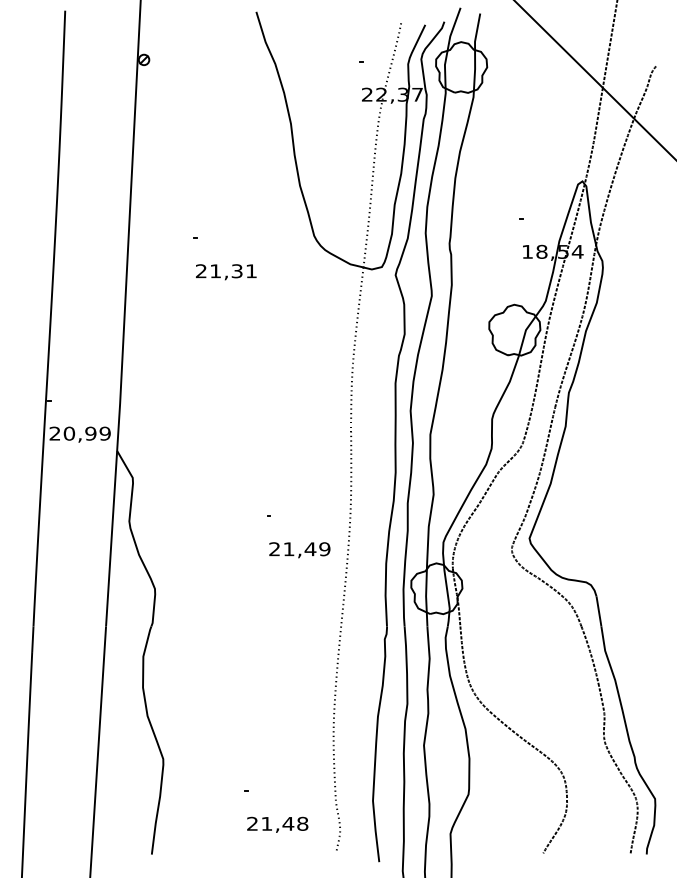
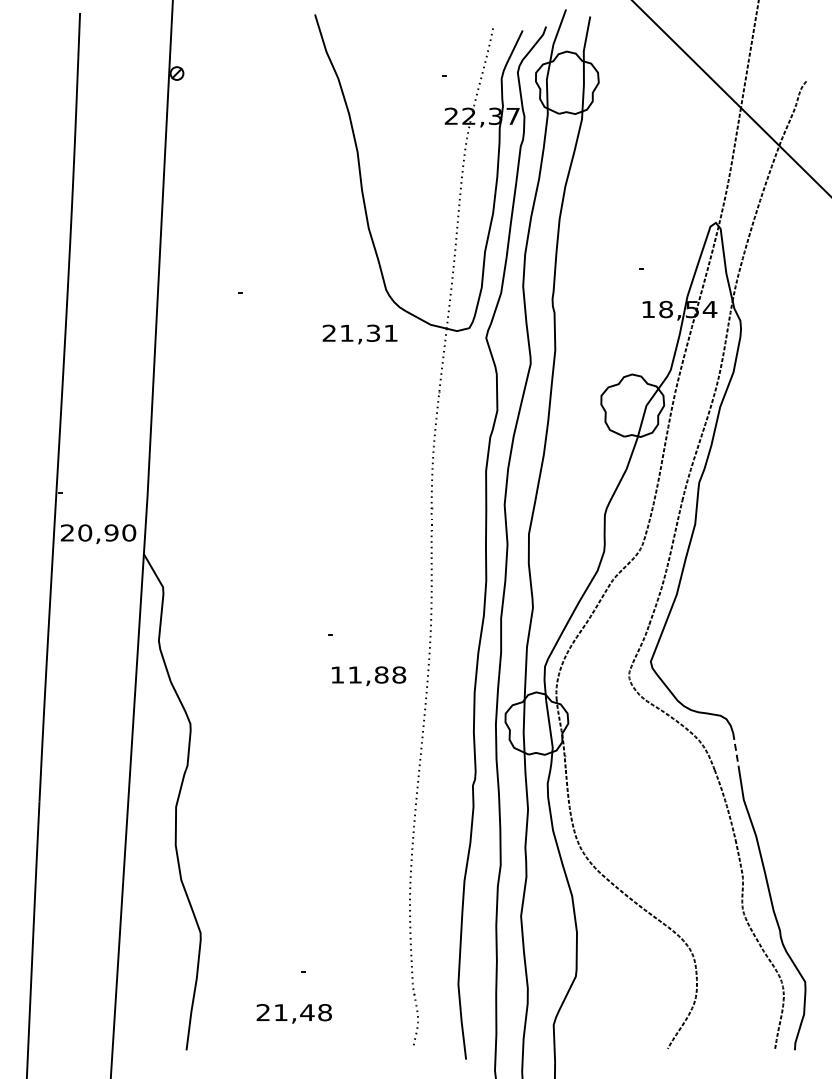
text: (225, 272) -> (359, 334), moved
text: (105, 433) -> (129, 532), 20,99 -> 20,90
text: (299, 548) -> (368, 674), 21,49 -> 11,88
line: (599, 612) -> (736, 752), solid -> dashed
text: (277, 824) -> (293, 1013), moved

